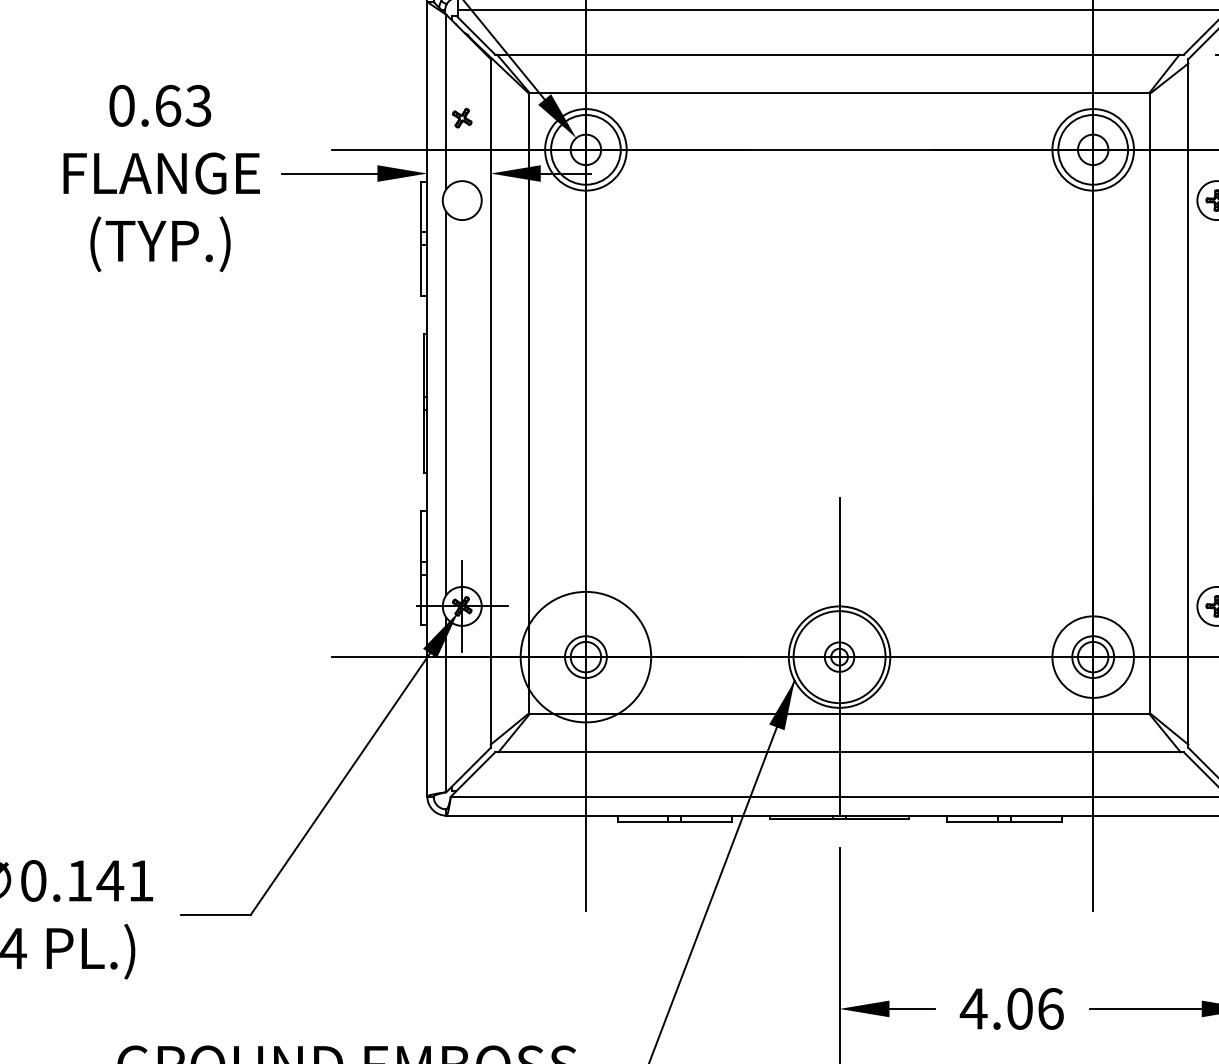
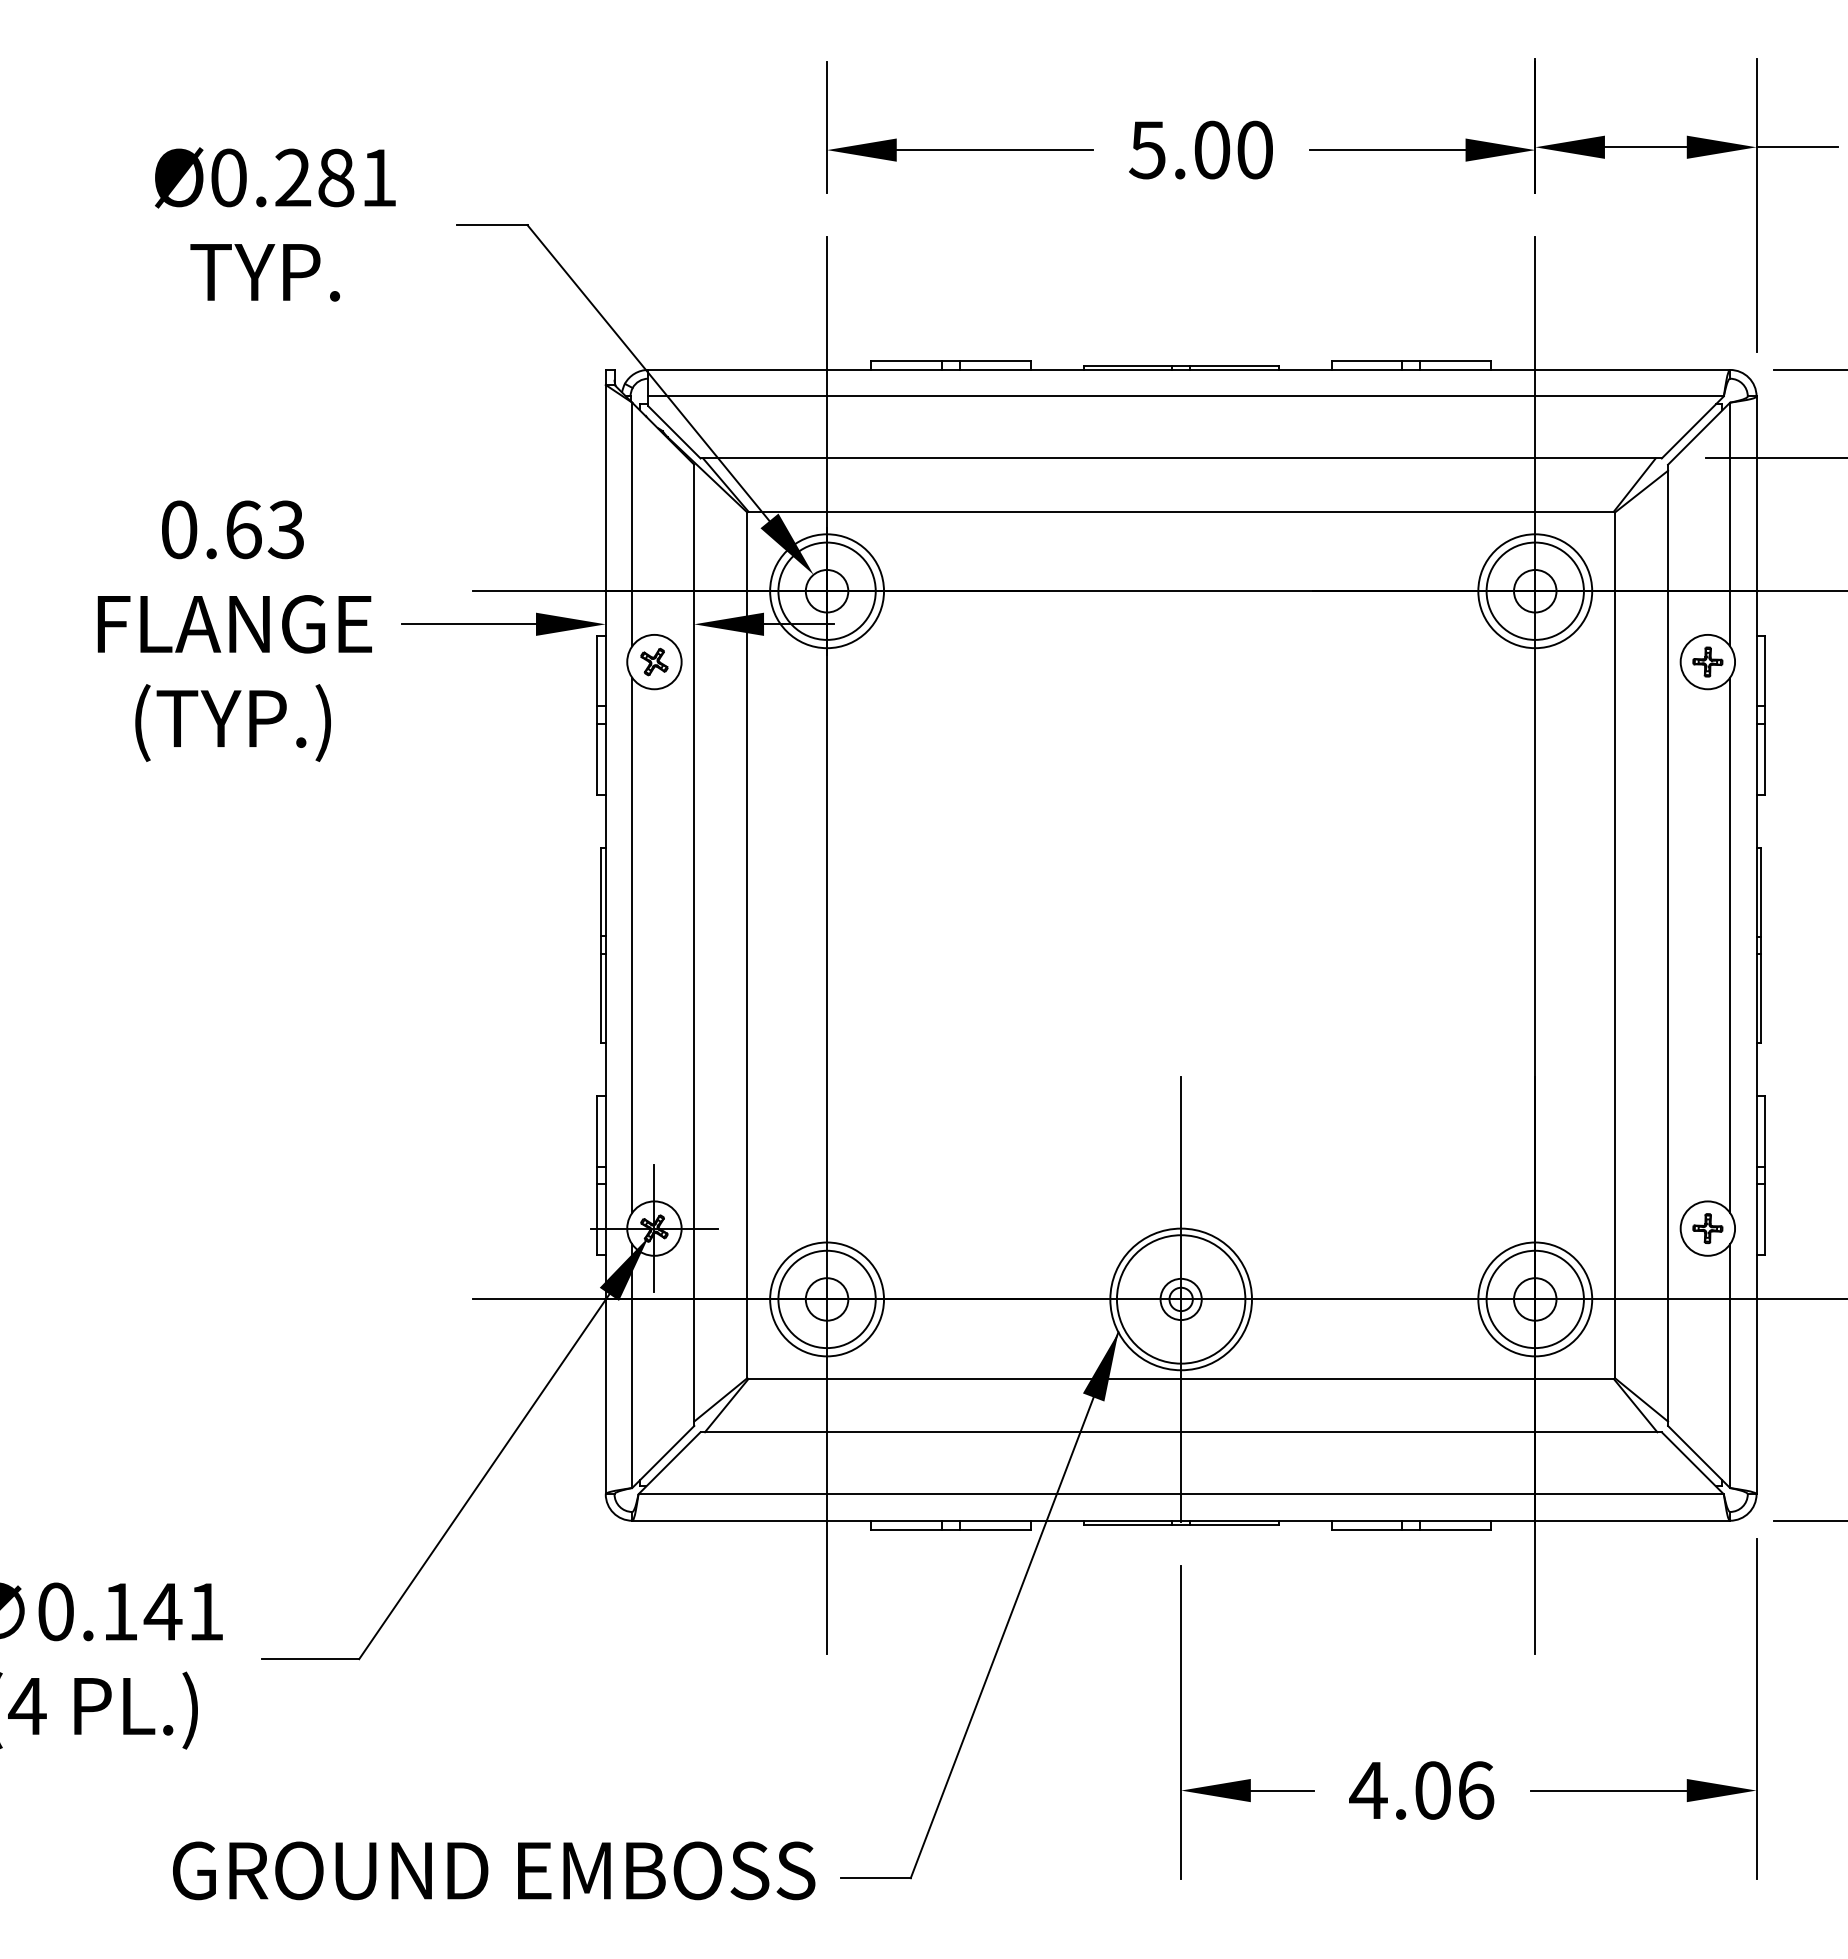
part: (462, 117) -> (654, 661), moved
circle: (585, 657) -> (826, 1299), size x1.67
circle: (586, 657) -> (827, 1299), size x0.62
circle: (1092, 657) -> (1534, 1299), size x1.67

